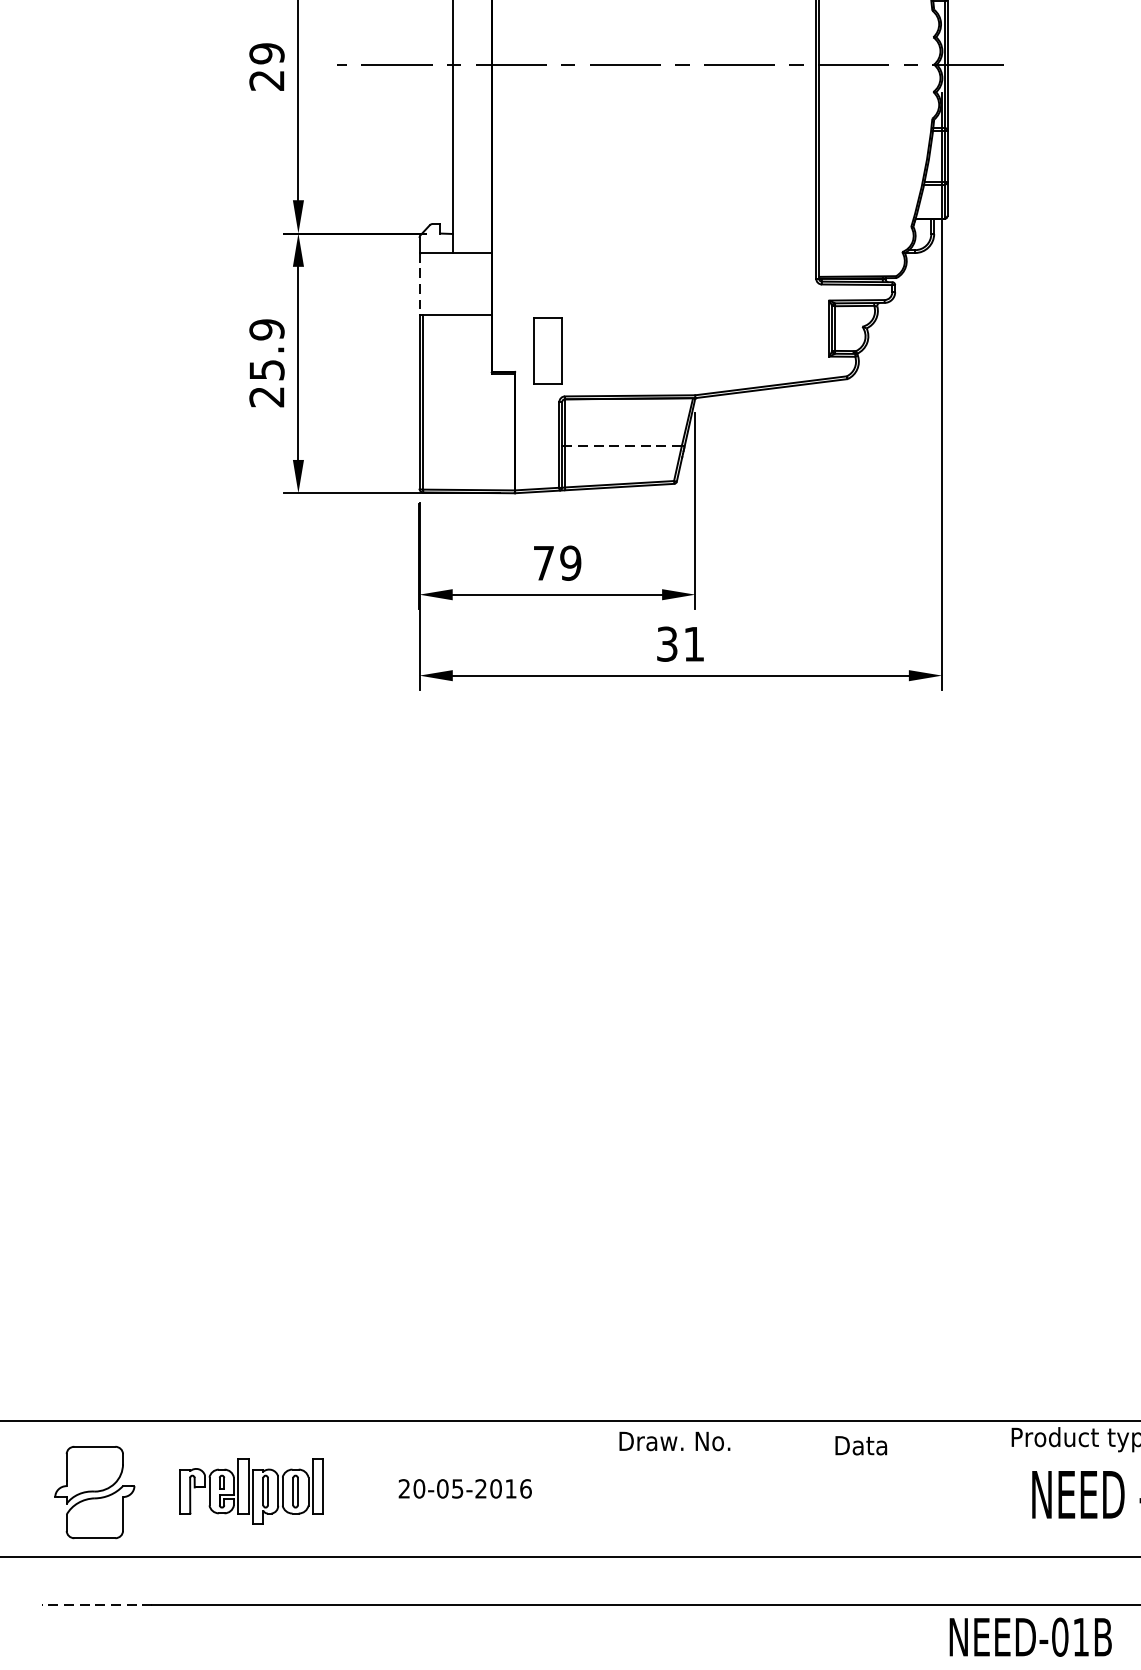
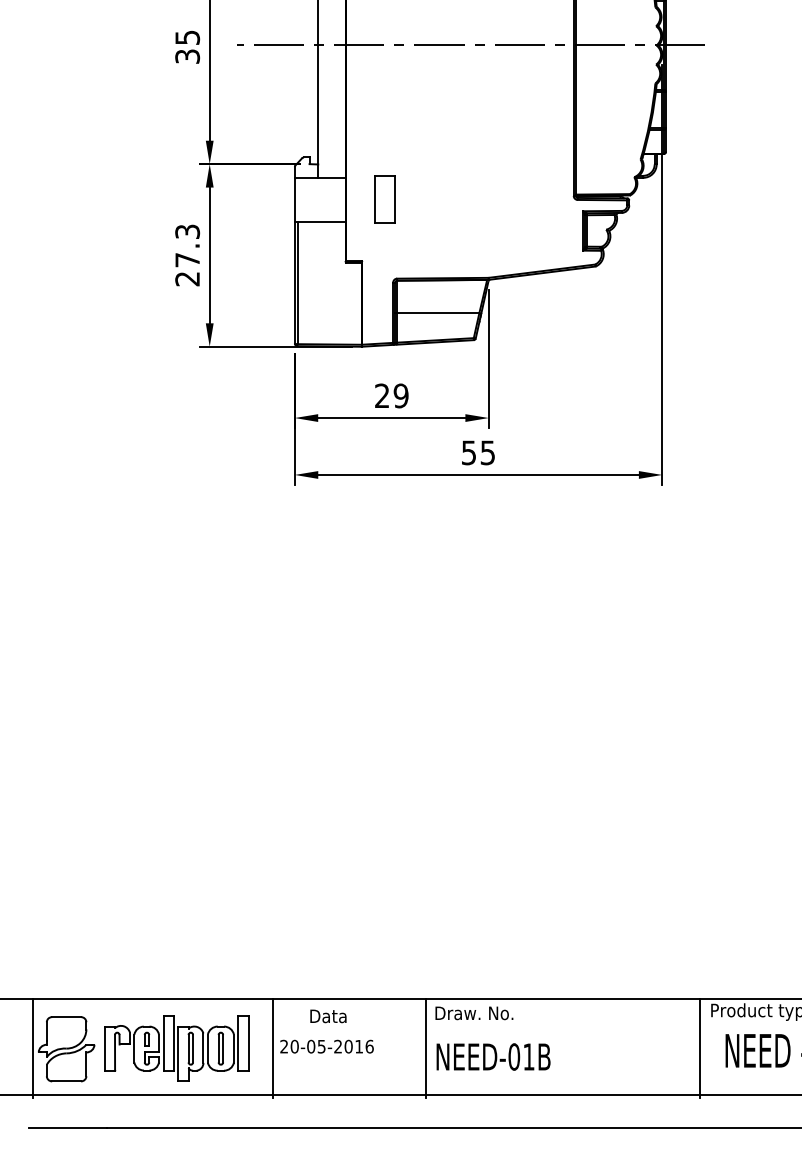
text: (266, 66) -> (187, 46), 29 -> 35
line: (419, 285) -> (294, 200), dashed -> solid
text: (266, 349) -> (187, 245), 25.9 -> 27.3
part: (547, 350) -> (384, 199), moved
line: (622, 445) -> (437, 313), dashed -> solid
text: (544, 562) -> (382, 395), 79 -> 29
text: (680, 643) -> (478, 452), 31 -> 55
text: (861, 1445) -> (328, 1016), moved
line: (47, 1491) -> (33, 1048), added
part: (251, 1491) -> (176, 1048), size x1.43
line: (387, 1491) -> (272, 1048), added
line: (605, 1491) -> (425, 1048), added
line: (996, 1491) -> (700, 1048), added
line: (97, 1605) -> (68, 1128), dashed -> solid
text: (1030, 1636) -> (493, 1056), moved

